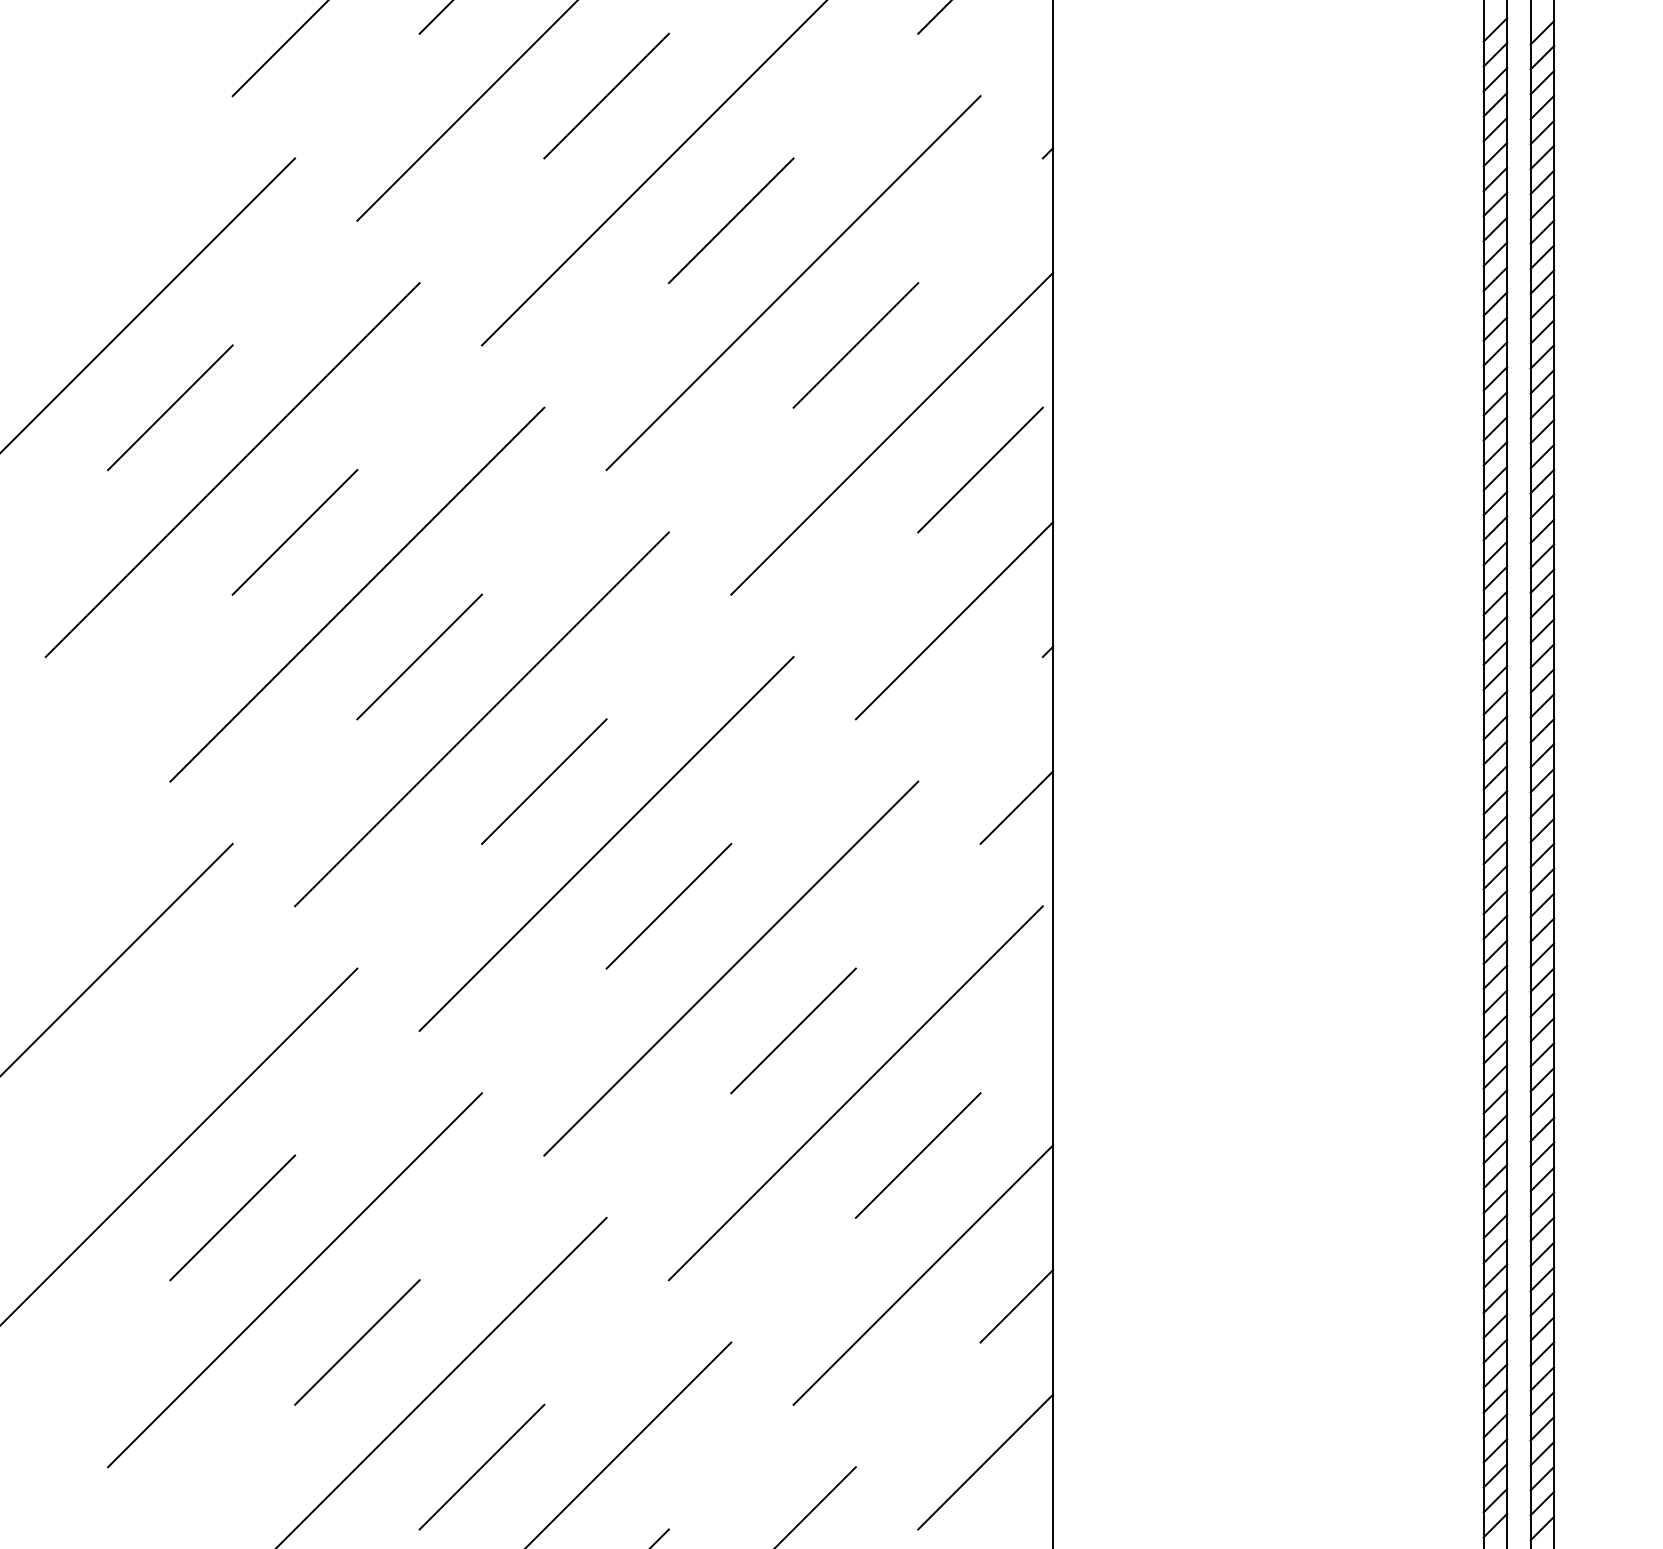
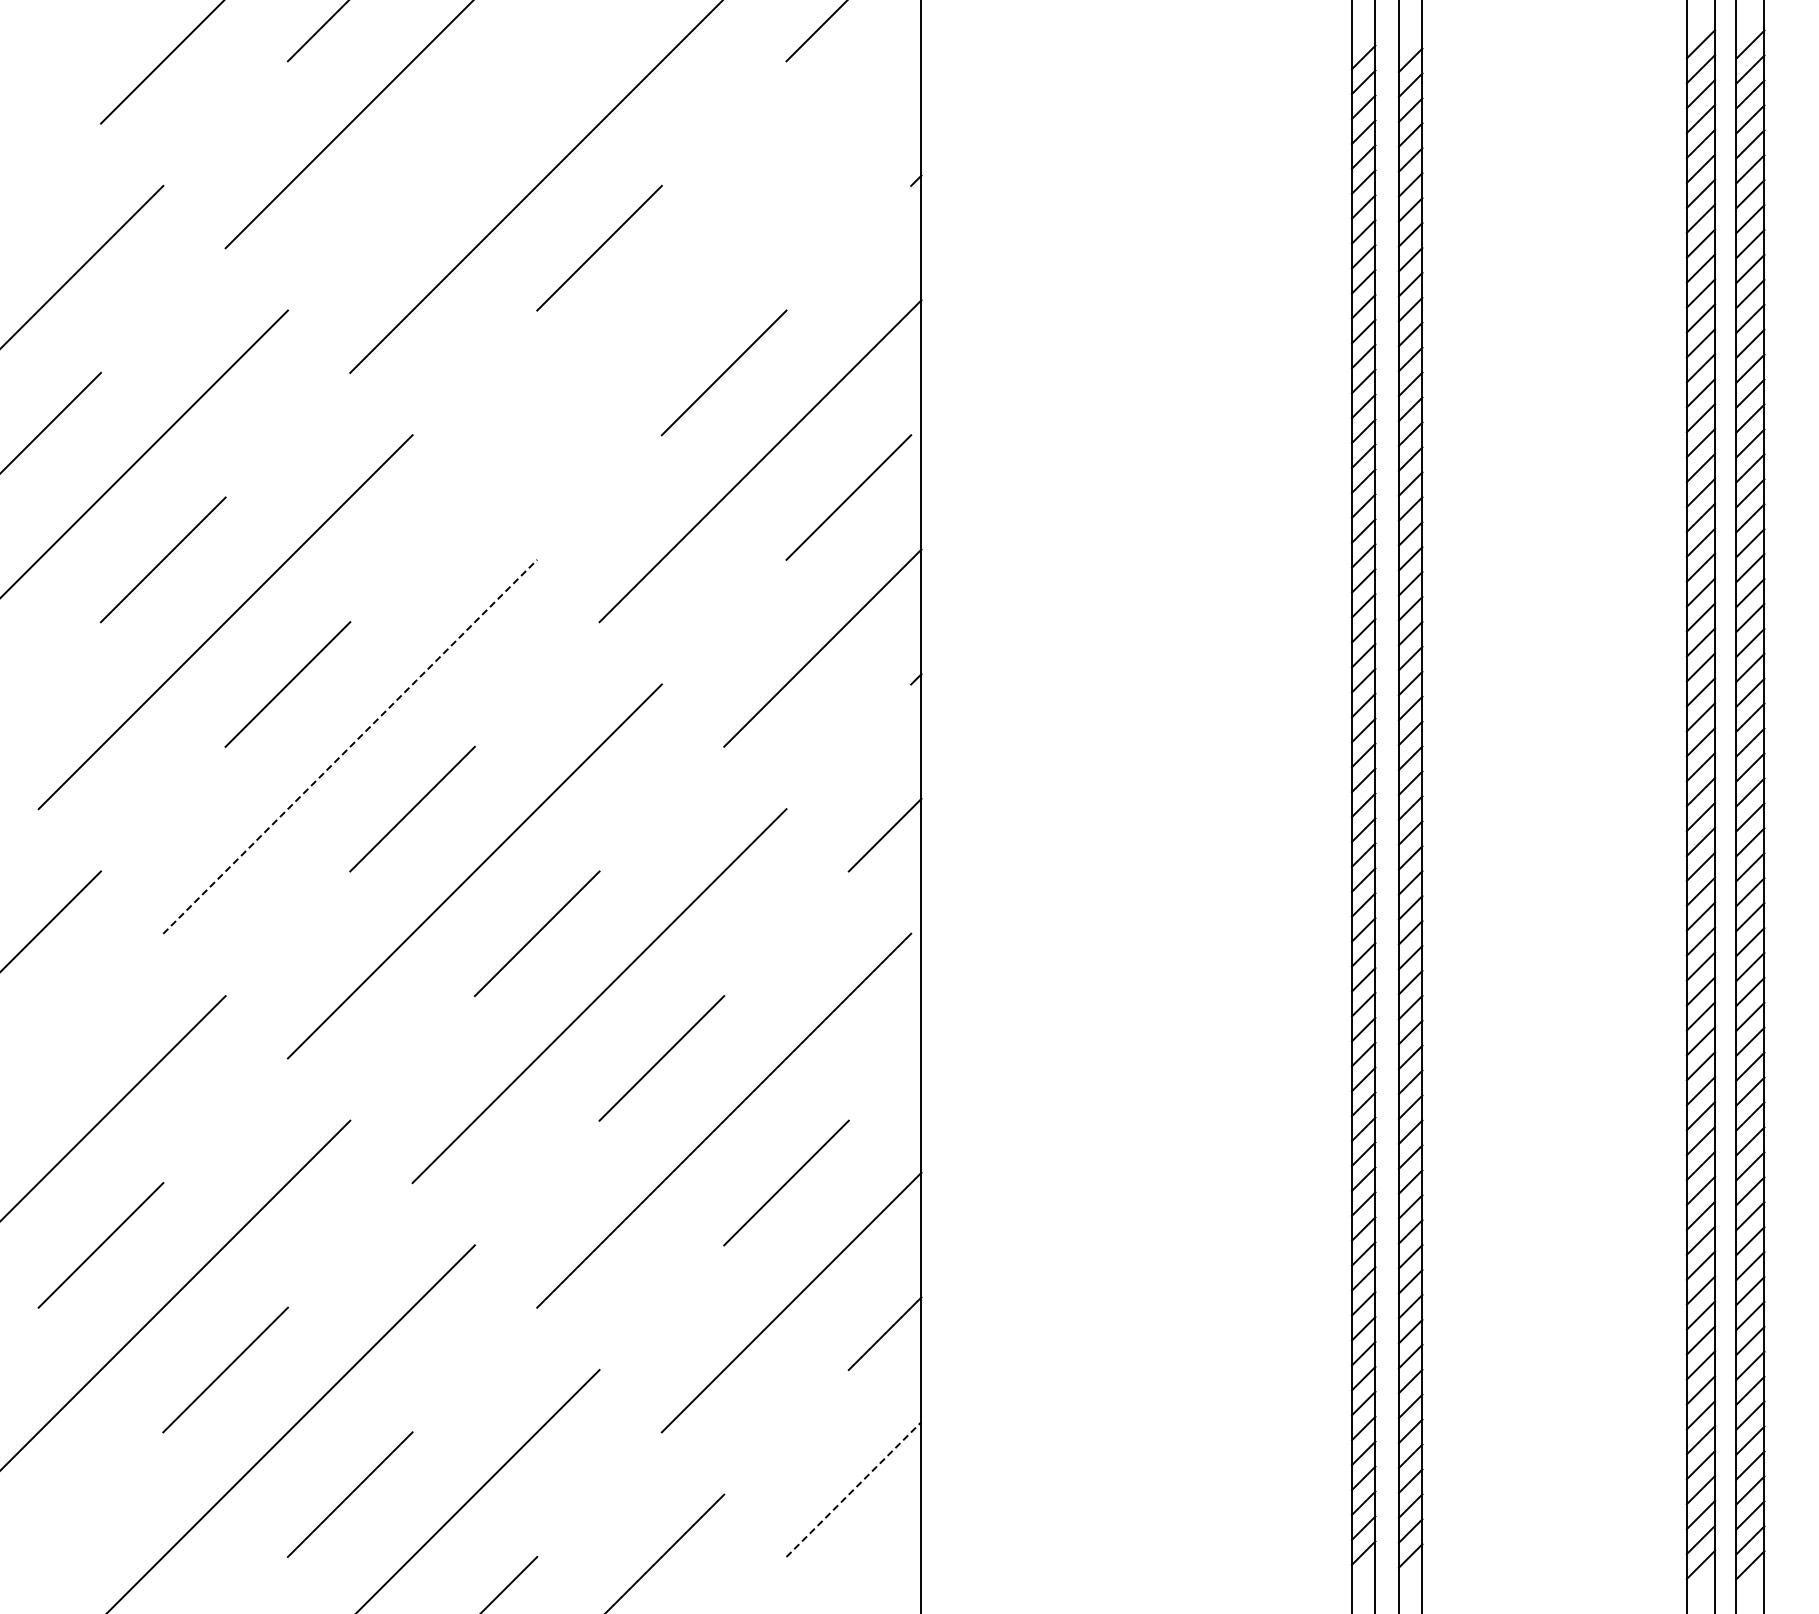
line: (606, 96) -> (474, 123), removed
line: (793, 283) -> (661, 310), removed
line: (482, 719) -> (350, 746), solid -> dashed
line: (986, 1462) -> (854, 1489), solid -> dashed

